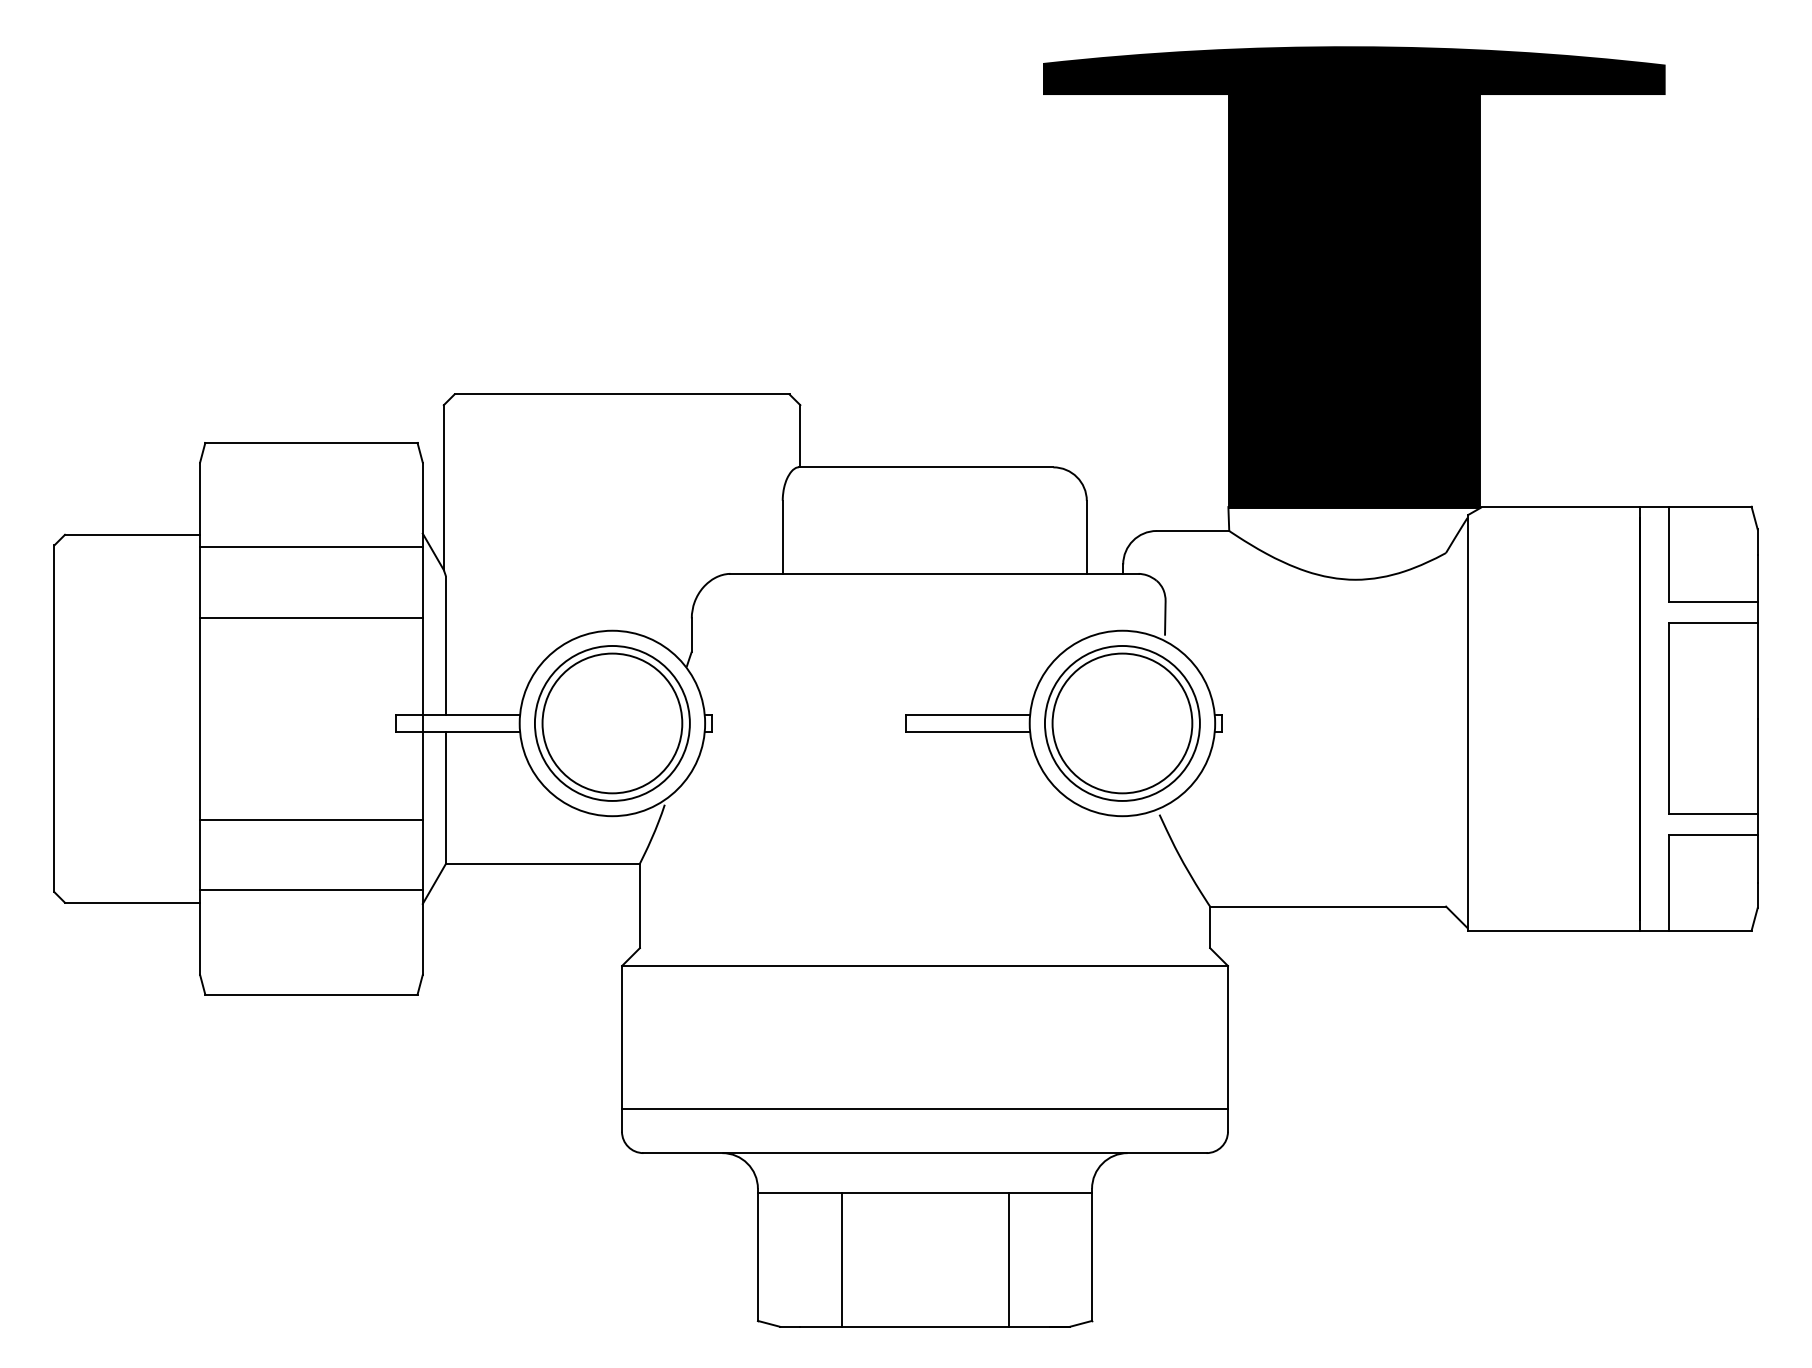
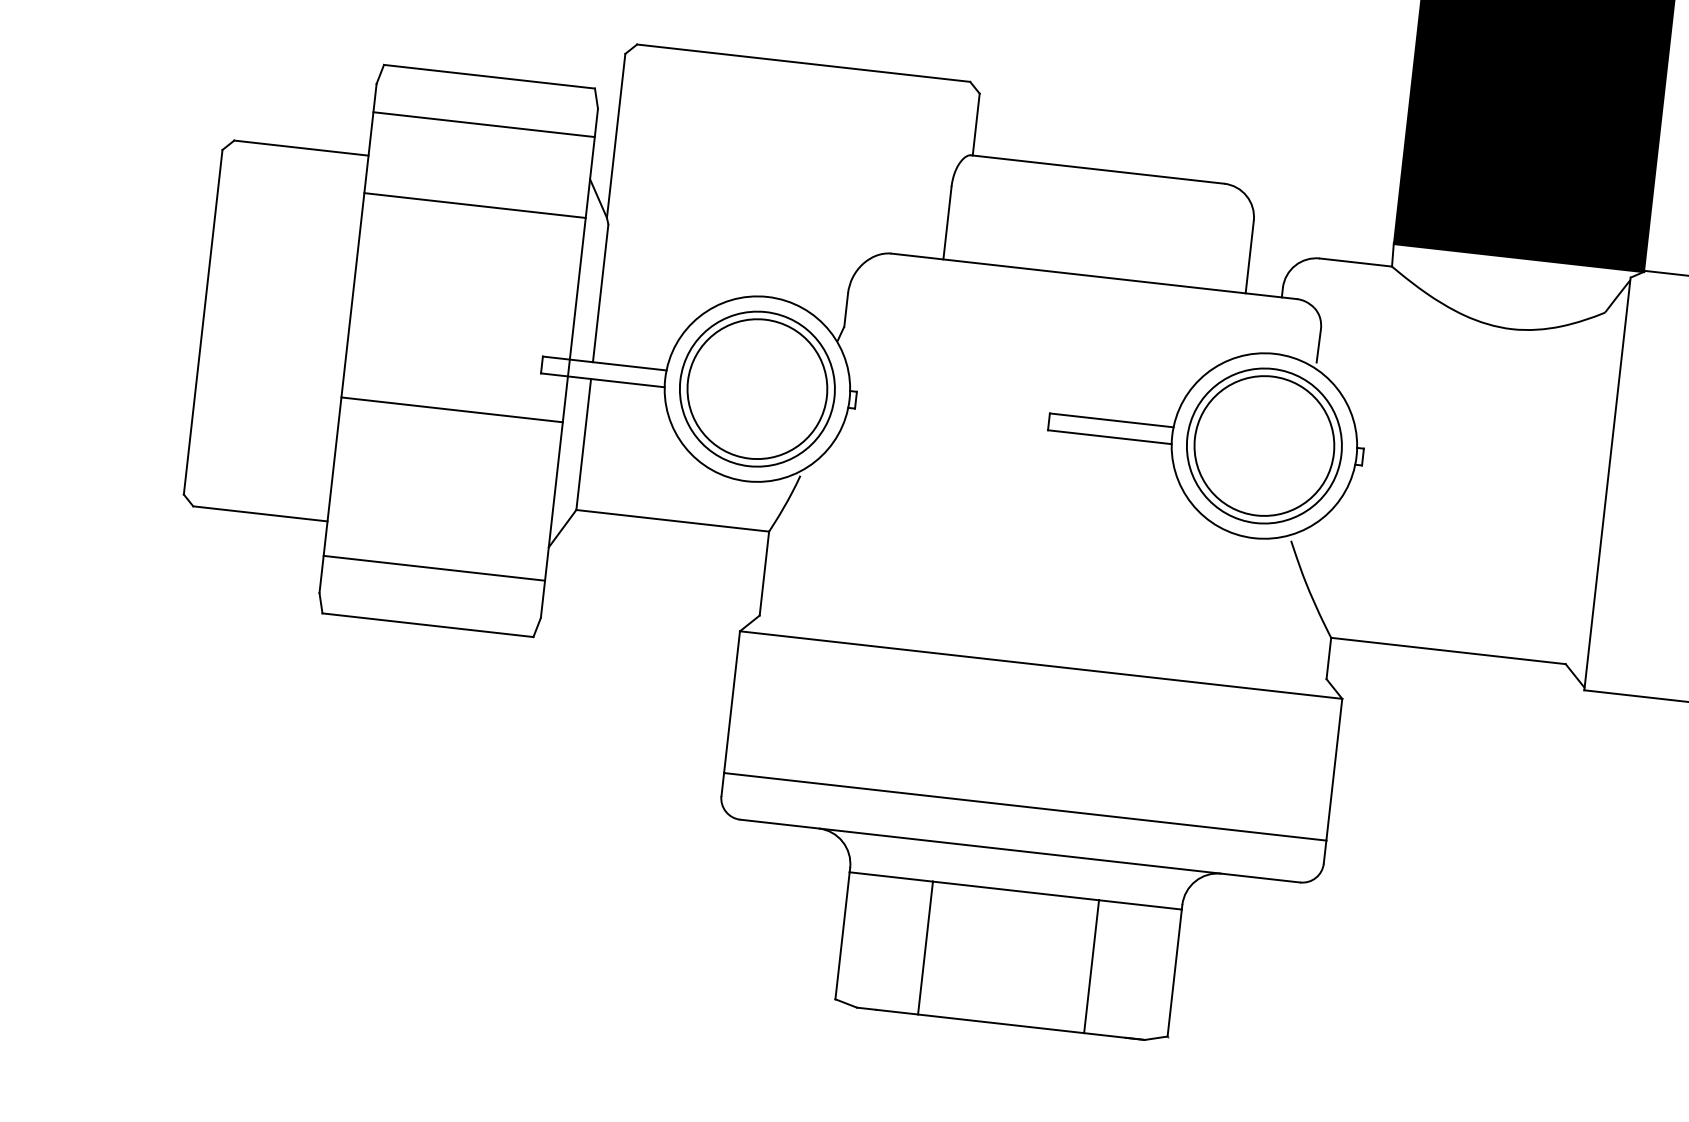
line: (311, 547) -> (484, 125), moved
line: (311, 617) -> (475, 205), moved
line: (311, 820) -> (452, 410), moved
line: (311, 890) -> (434, 568), moved

